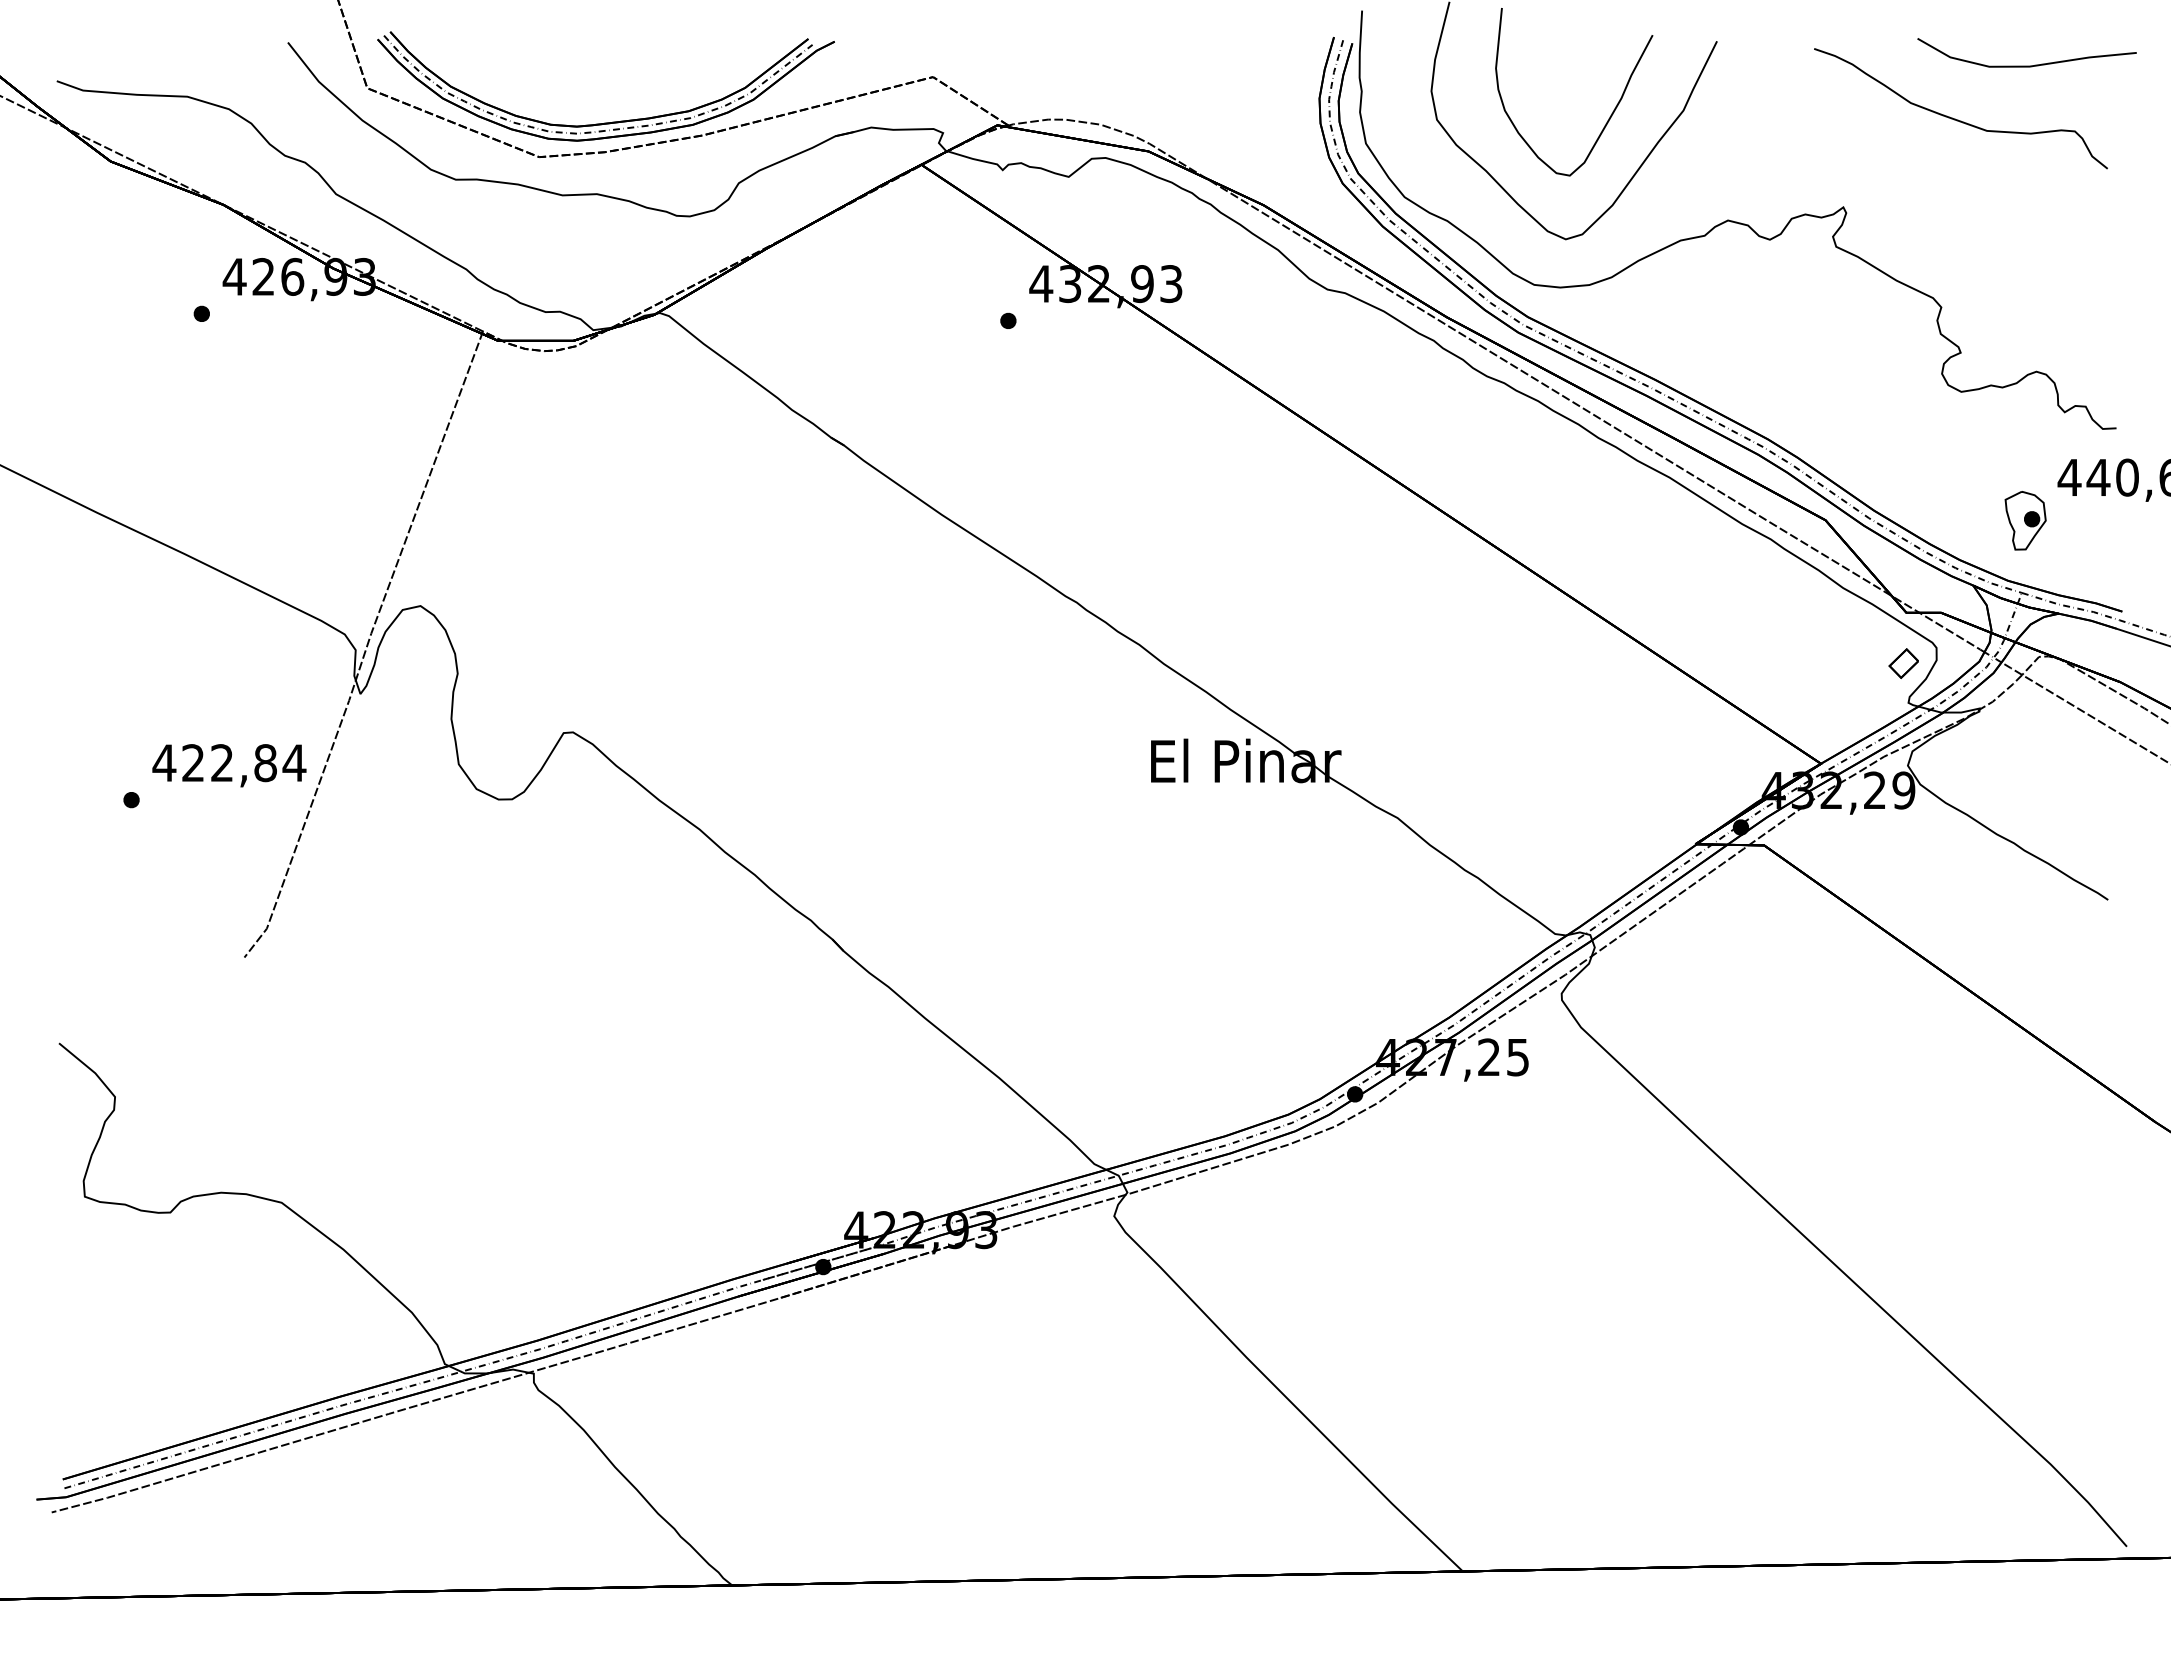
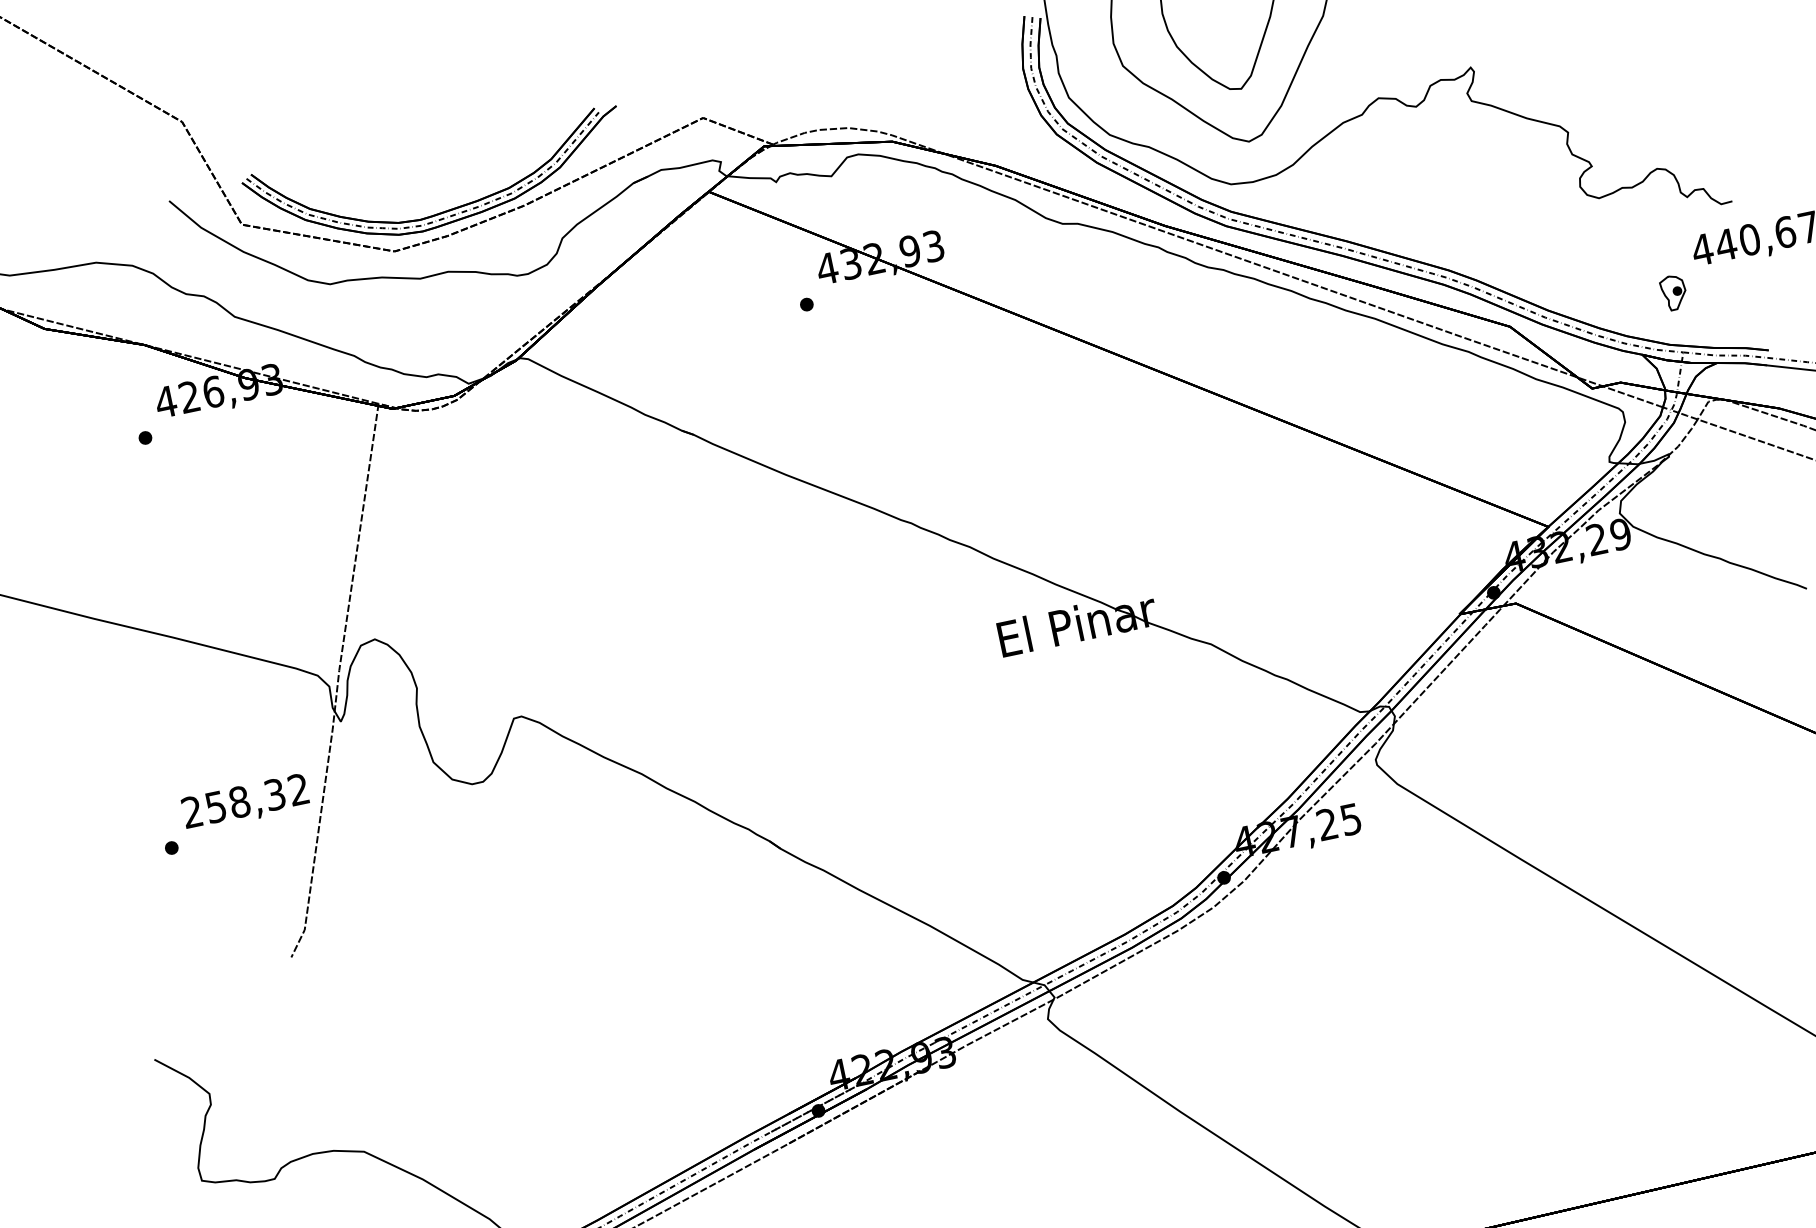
part: (2025, 520) -> (1673, 292), size x0.7
part: (1903, 663) -> (1598, 430), removed
text: (229, 763) -> (245, 801), 422,84 -> 258,32

